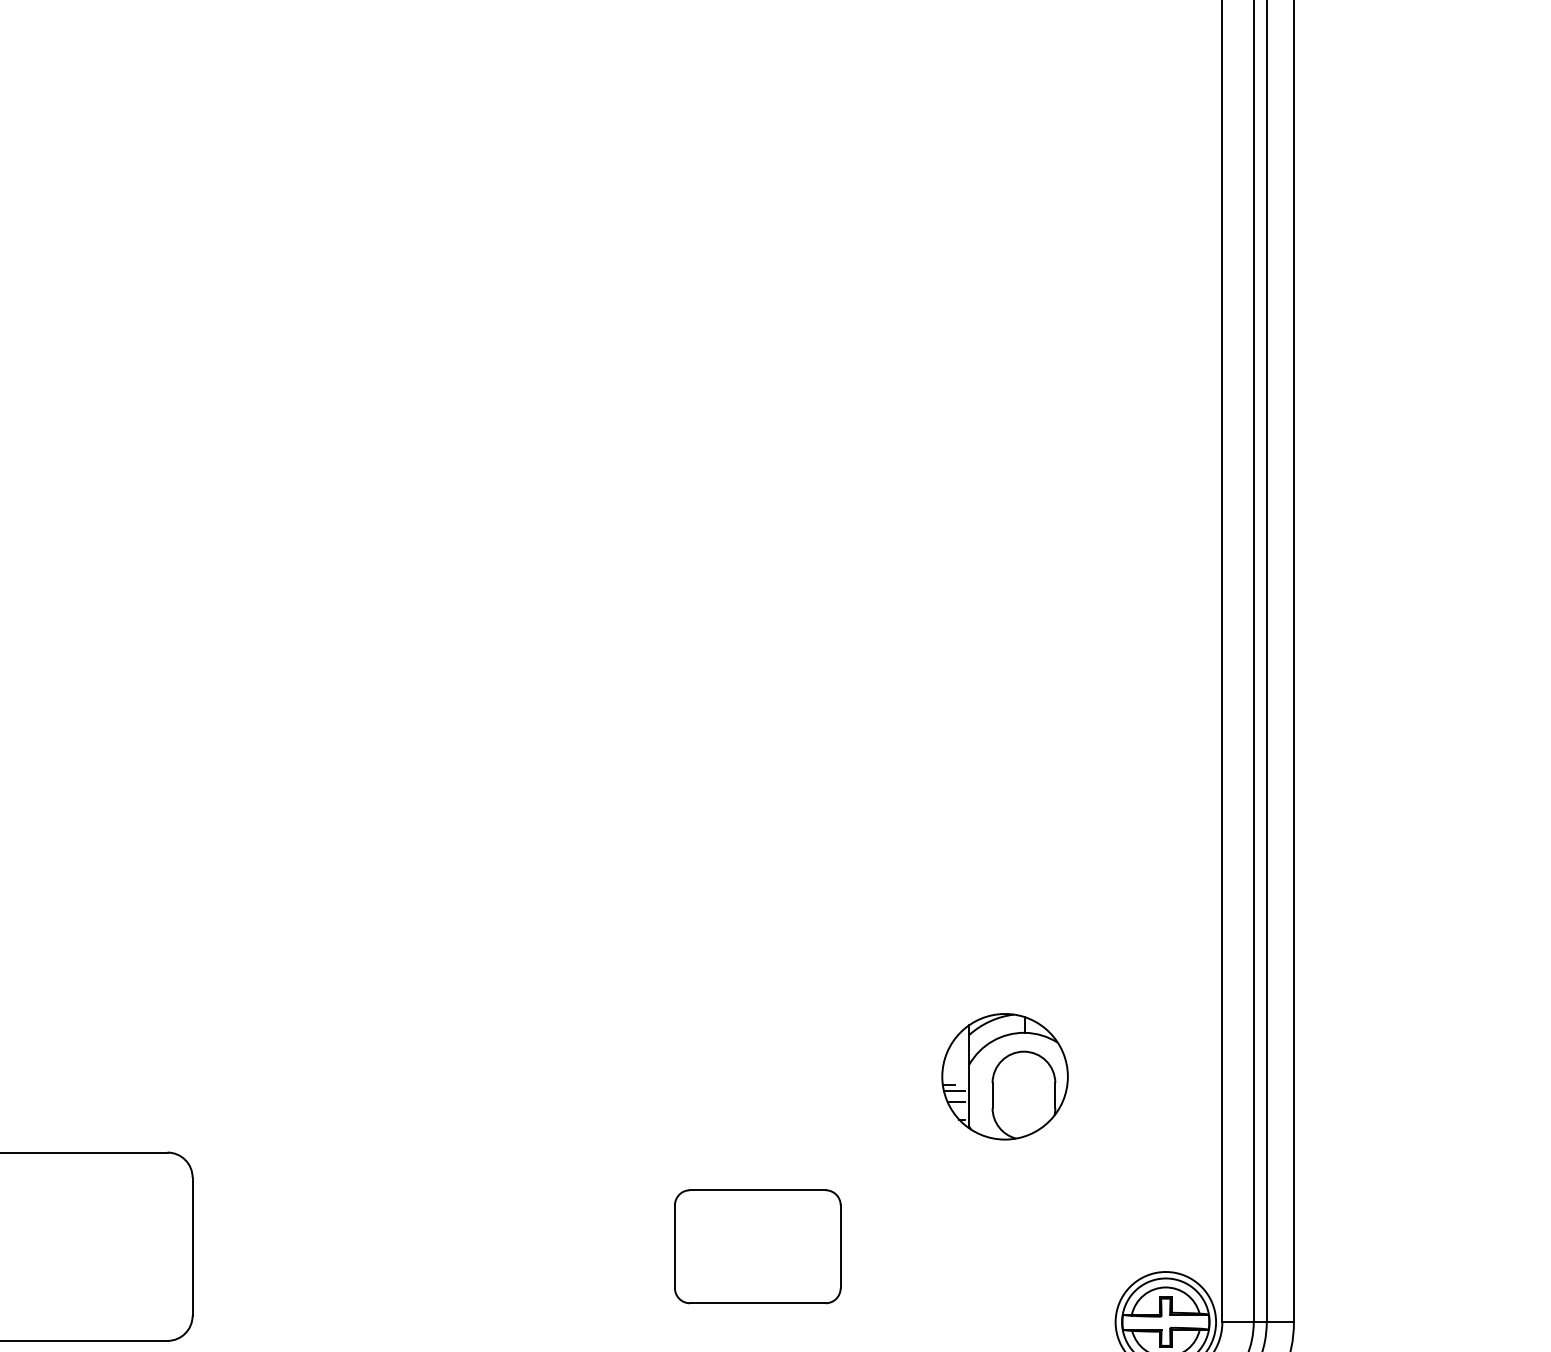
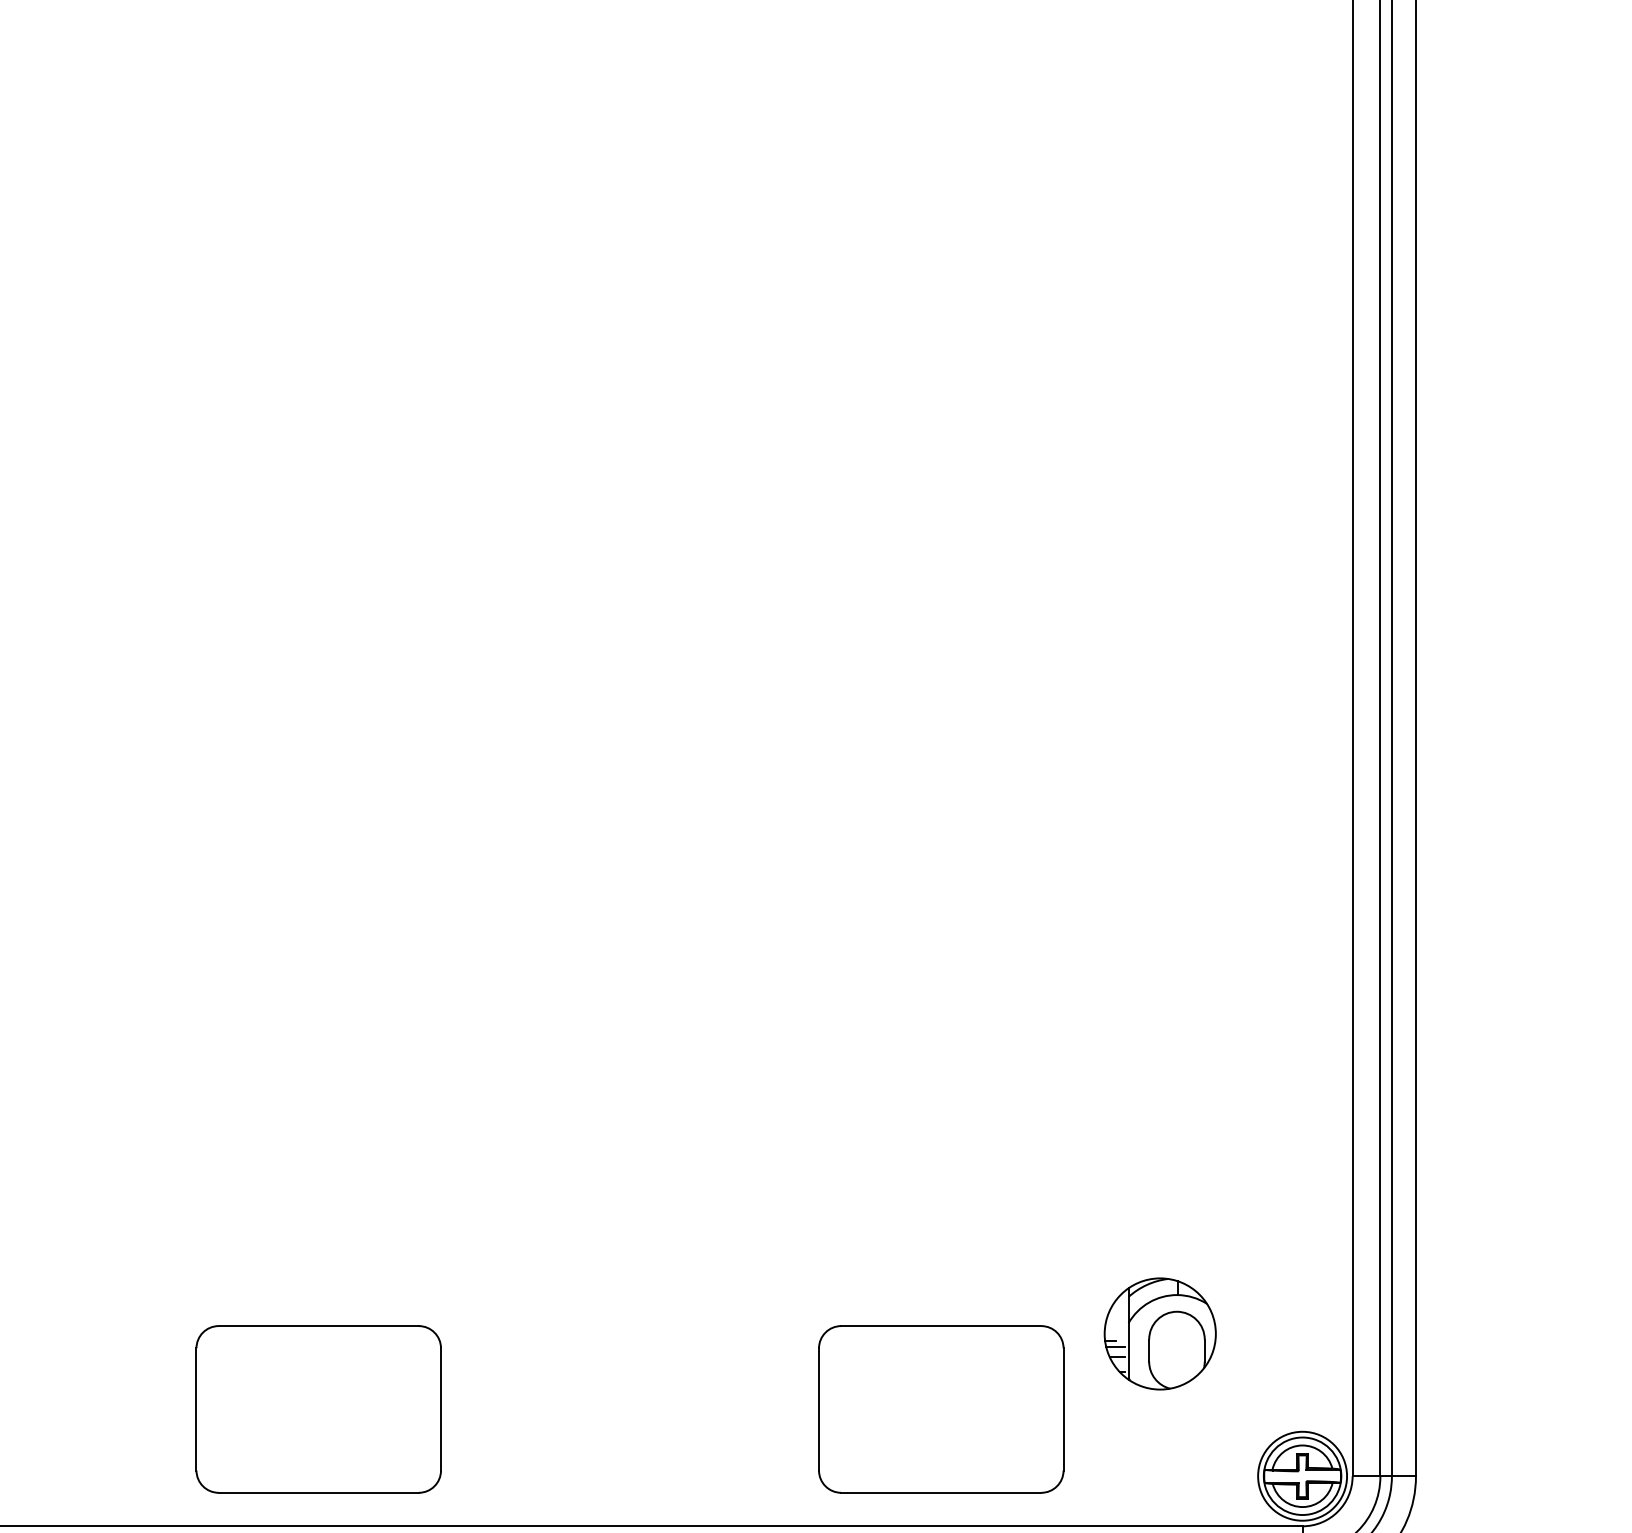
part: (1004, 1076) -> (1159, 1333), moved
part: (757, 1246) -> (941, 1409), size x1.67

